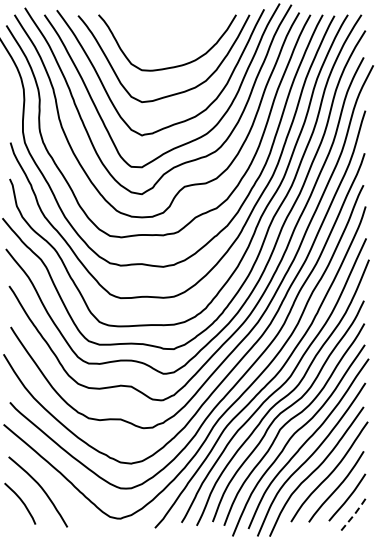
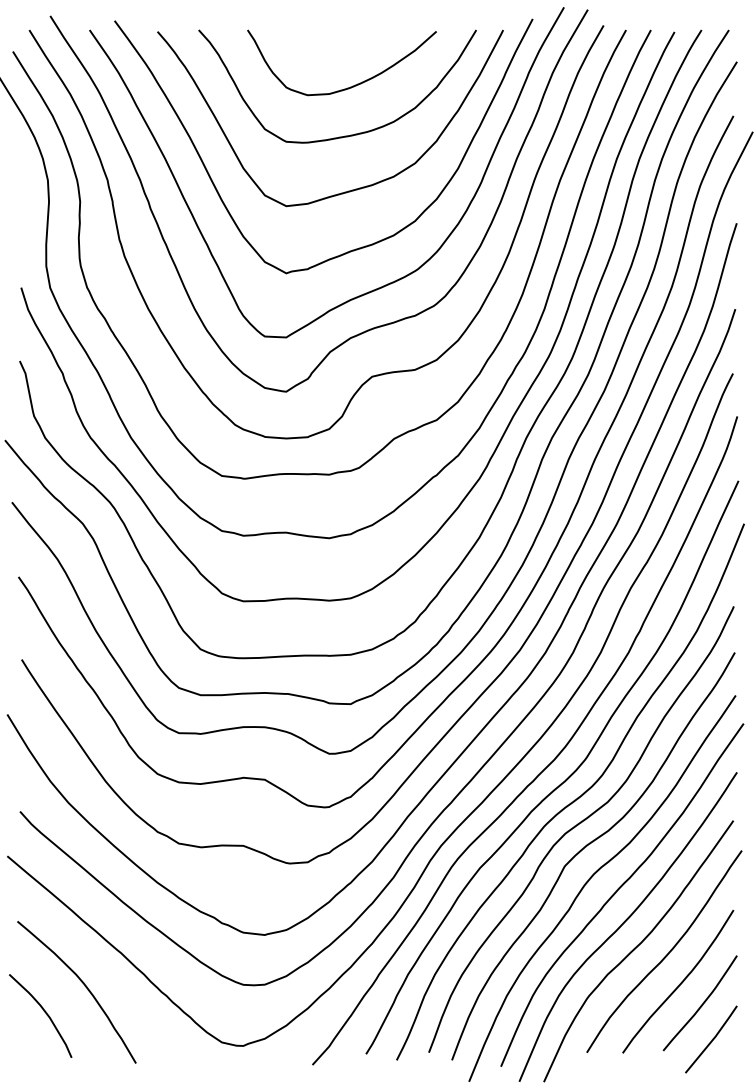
curve: (175, 41) -> (353, 83), added
line: (353, 515) -> (712, 1039), dashed -> solid

